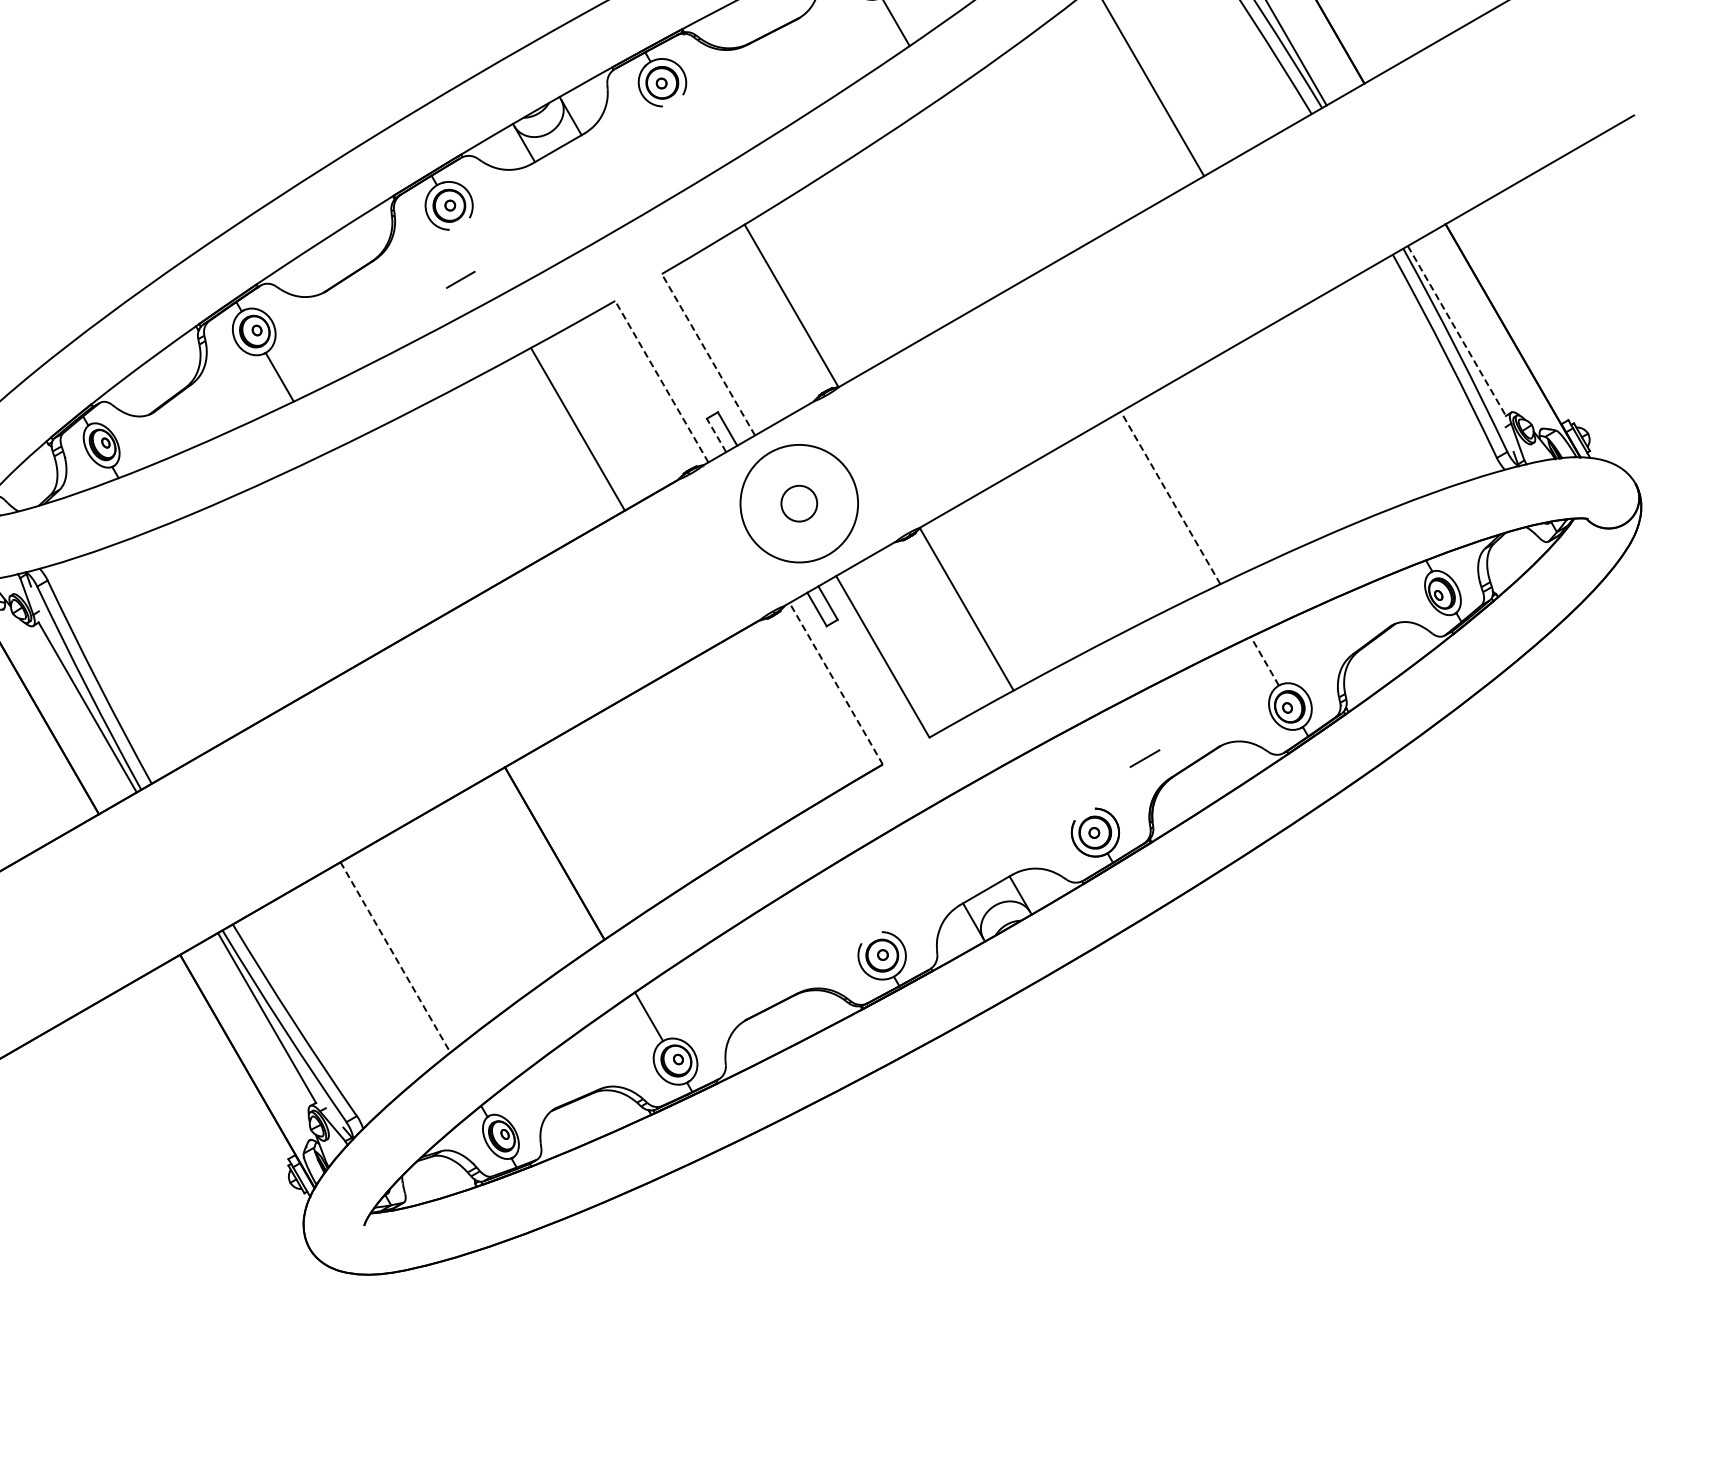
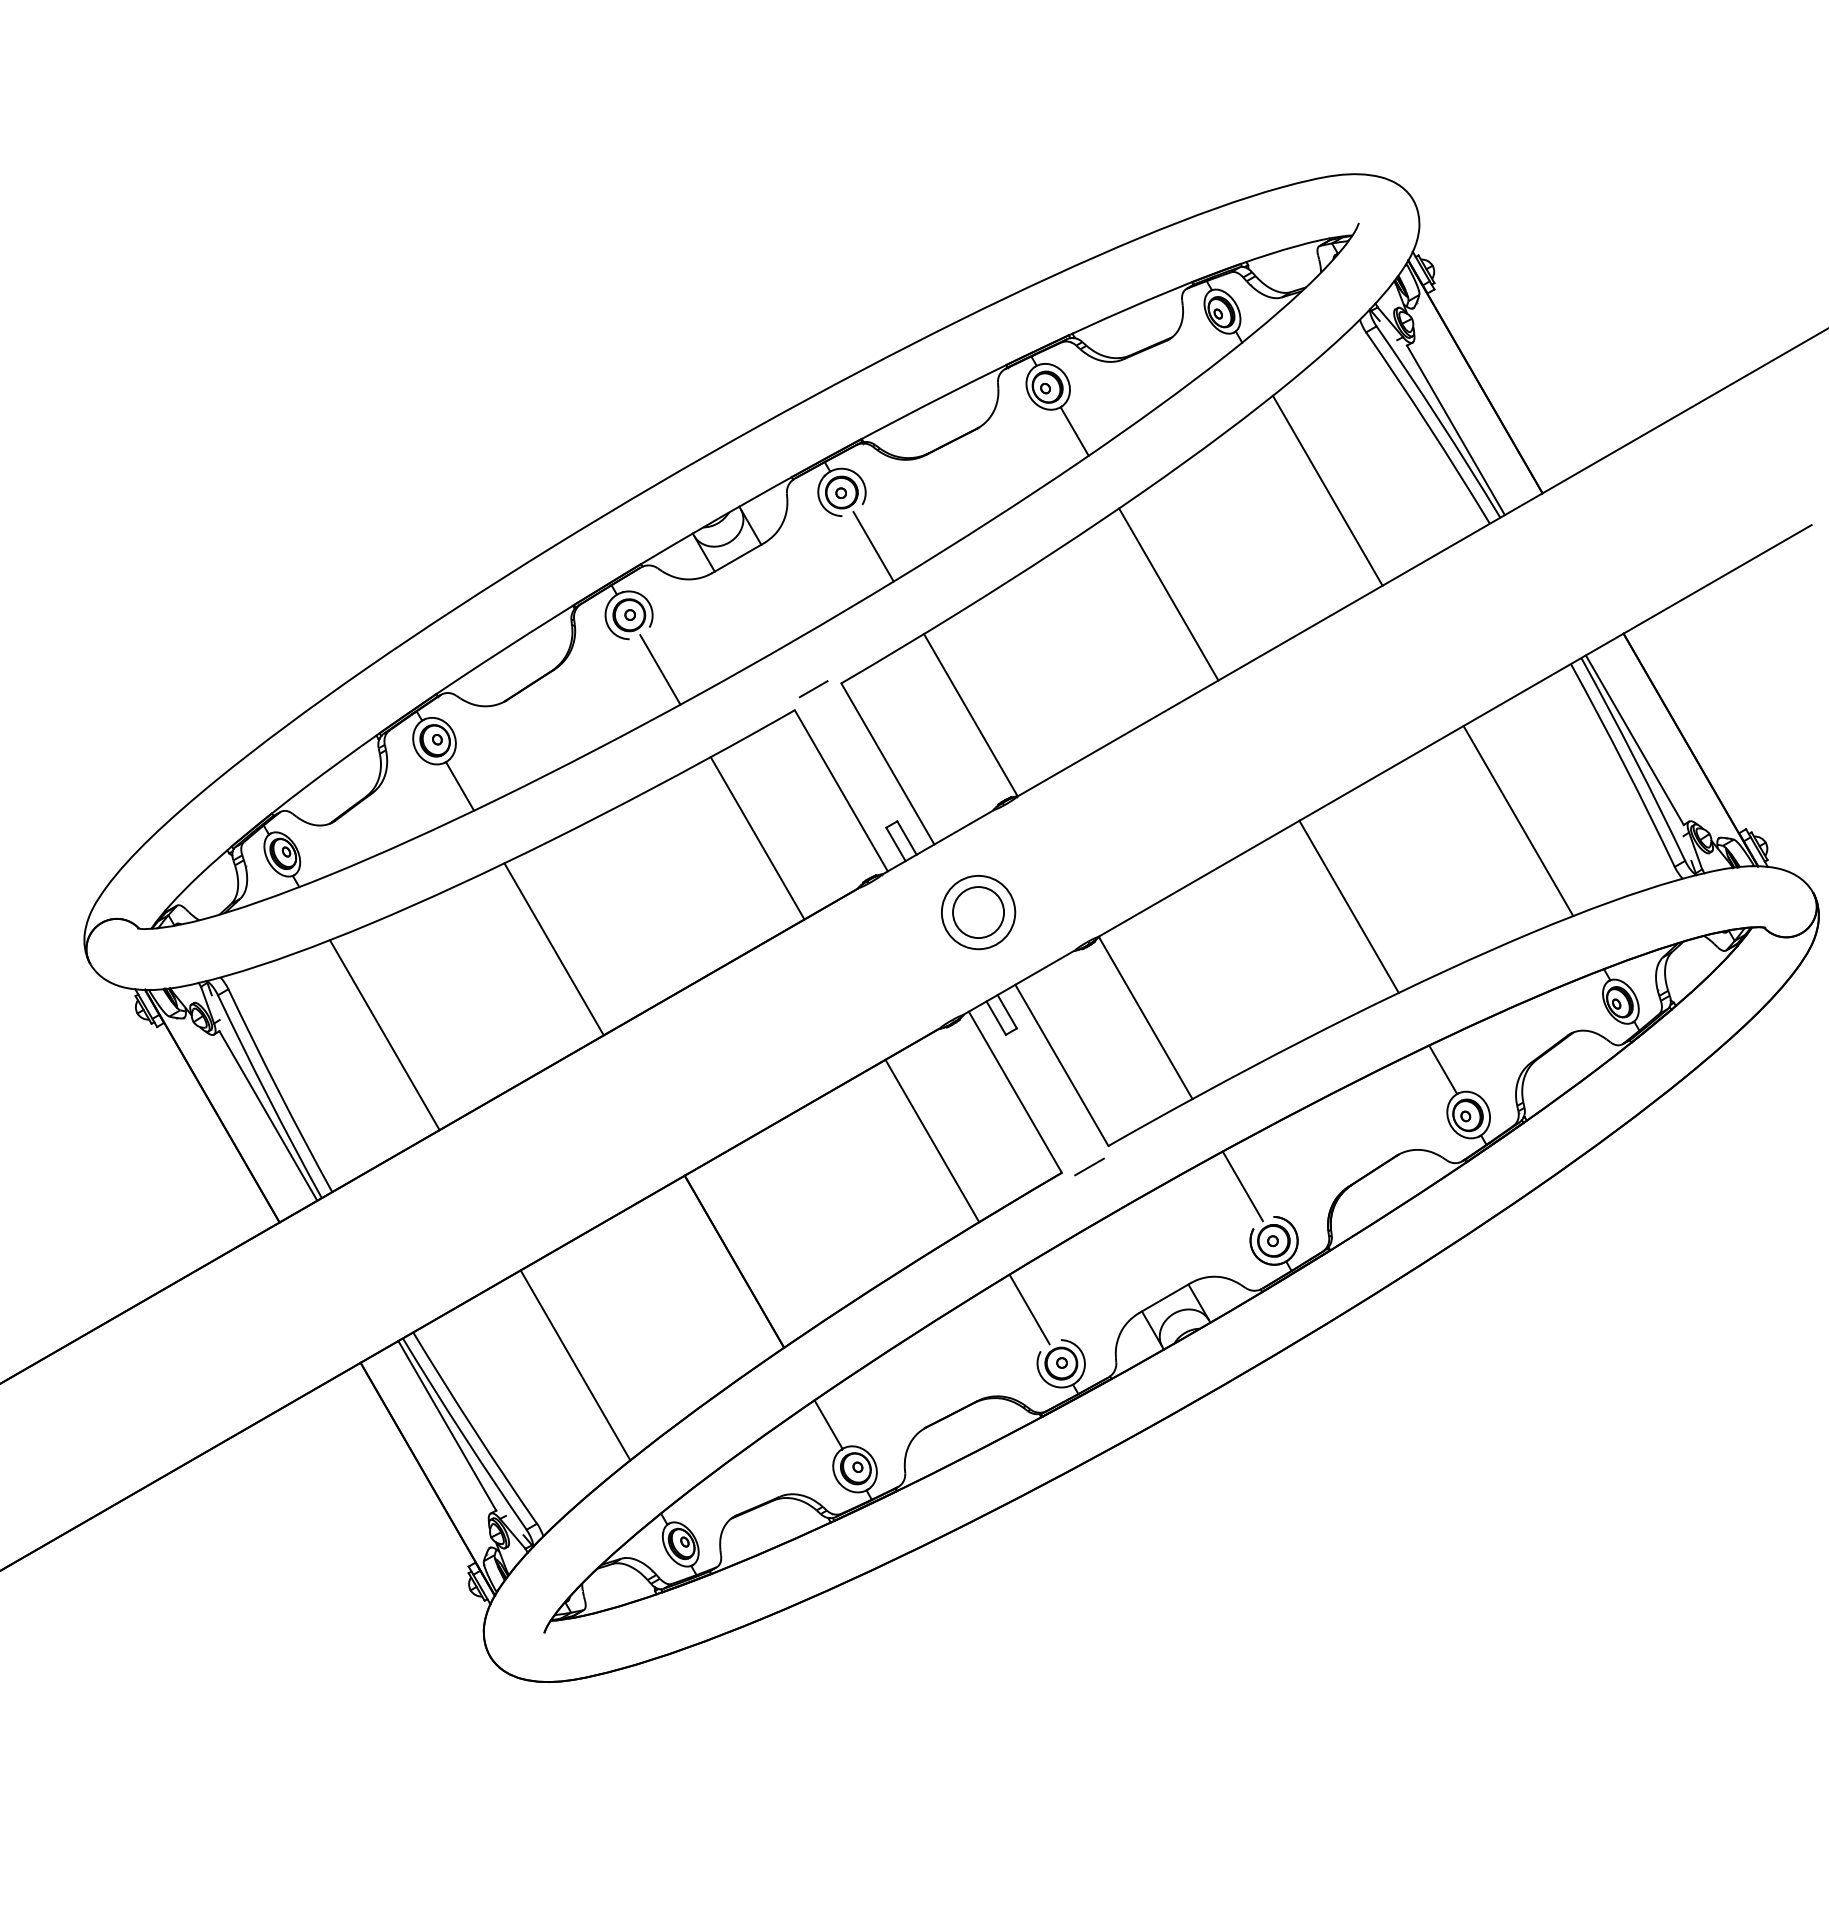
line: (694, 136) -> (873, 546), added
line: (989, 184) -> (1168, 594), added
line: (480, 260) -> (660, 669), added
line: (460, 280) -> (813, 689), moved
line: (1456, 331) -> (1634, 740), dashed -> solid
line: (708, 354) -> (887, 763), dashed -> solid
line: (661, 381) -> (841, 790), dashed -> solid
line: (1340, 412) -> (1518, 821), added
line: (716, 435) -> (895, 844), dashed -> solid
line: (1170, 497) -> (1348, 906), dashed -> solid
circle: (799, 503) -> (978, 912), size x0.62
circle: (799, 503) -> (978, 912), size x1.43
line: (373, 540) -> (553, 949), added
line: (204, 626) -> (384, 1035), added
line: (1264, 660) -> (1442, 1069), dashed -> solid
line: (836, 682) -> (1015, 1091), dashed -> solid
line: (753, 732) -> (932, 1140), added
line: (1144, 758) -> (1089, 1166), moved
line: (1063, 778) -> (1242, 1186), added
line: (850, 901) -> (1029, 1309), added
line: (395, 957) -> (575, 1365), dashed -> solid

